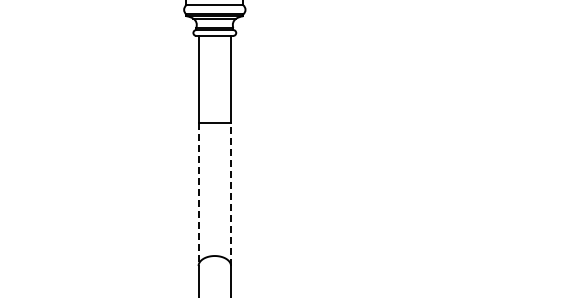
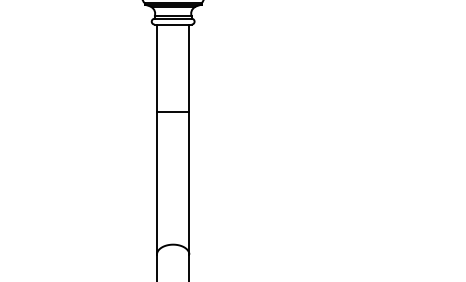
line: (231, 194) -> (189, 183), dashed -> solid
line: (198, 195) -> (156, 184), dashed -> solid

